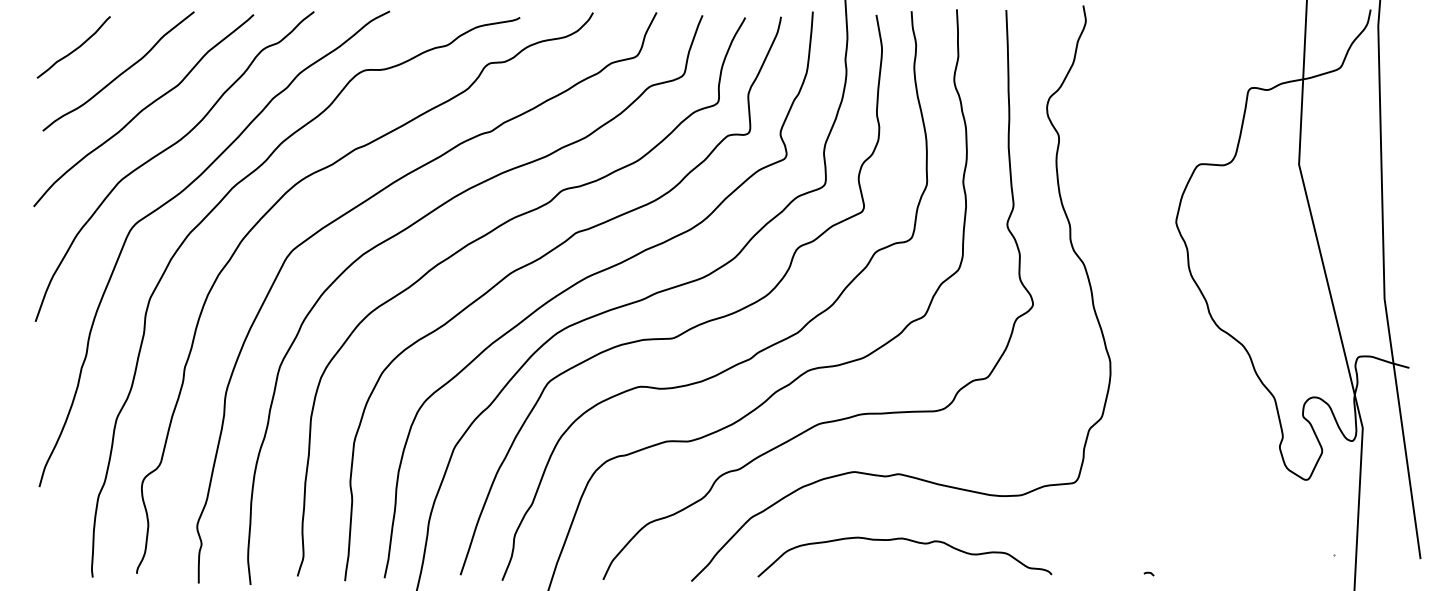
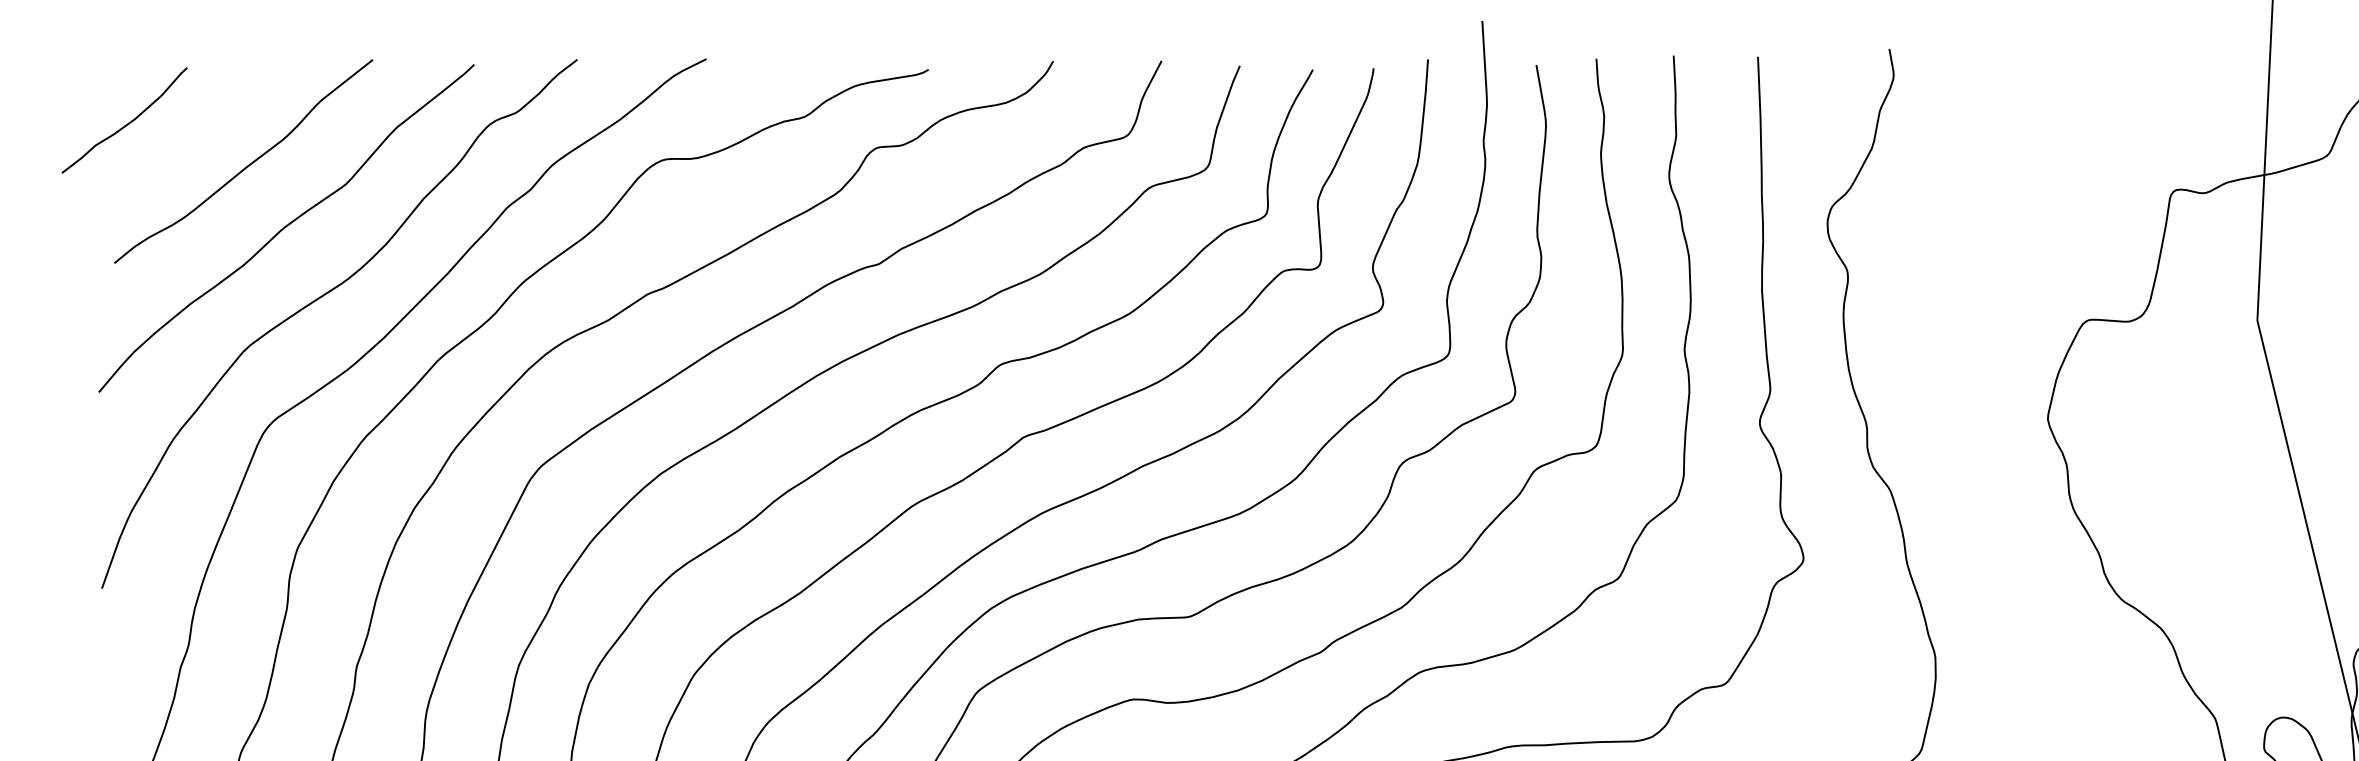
curve: (75, 48) -> (127, 122), moved

